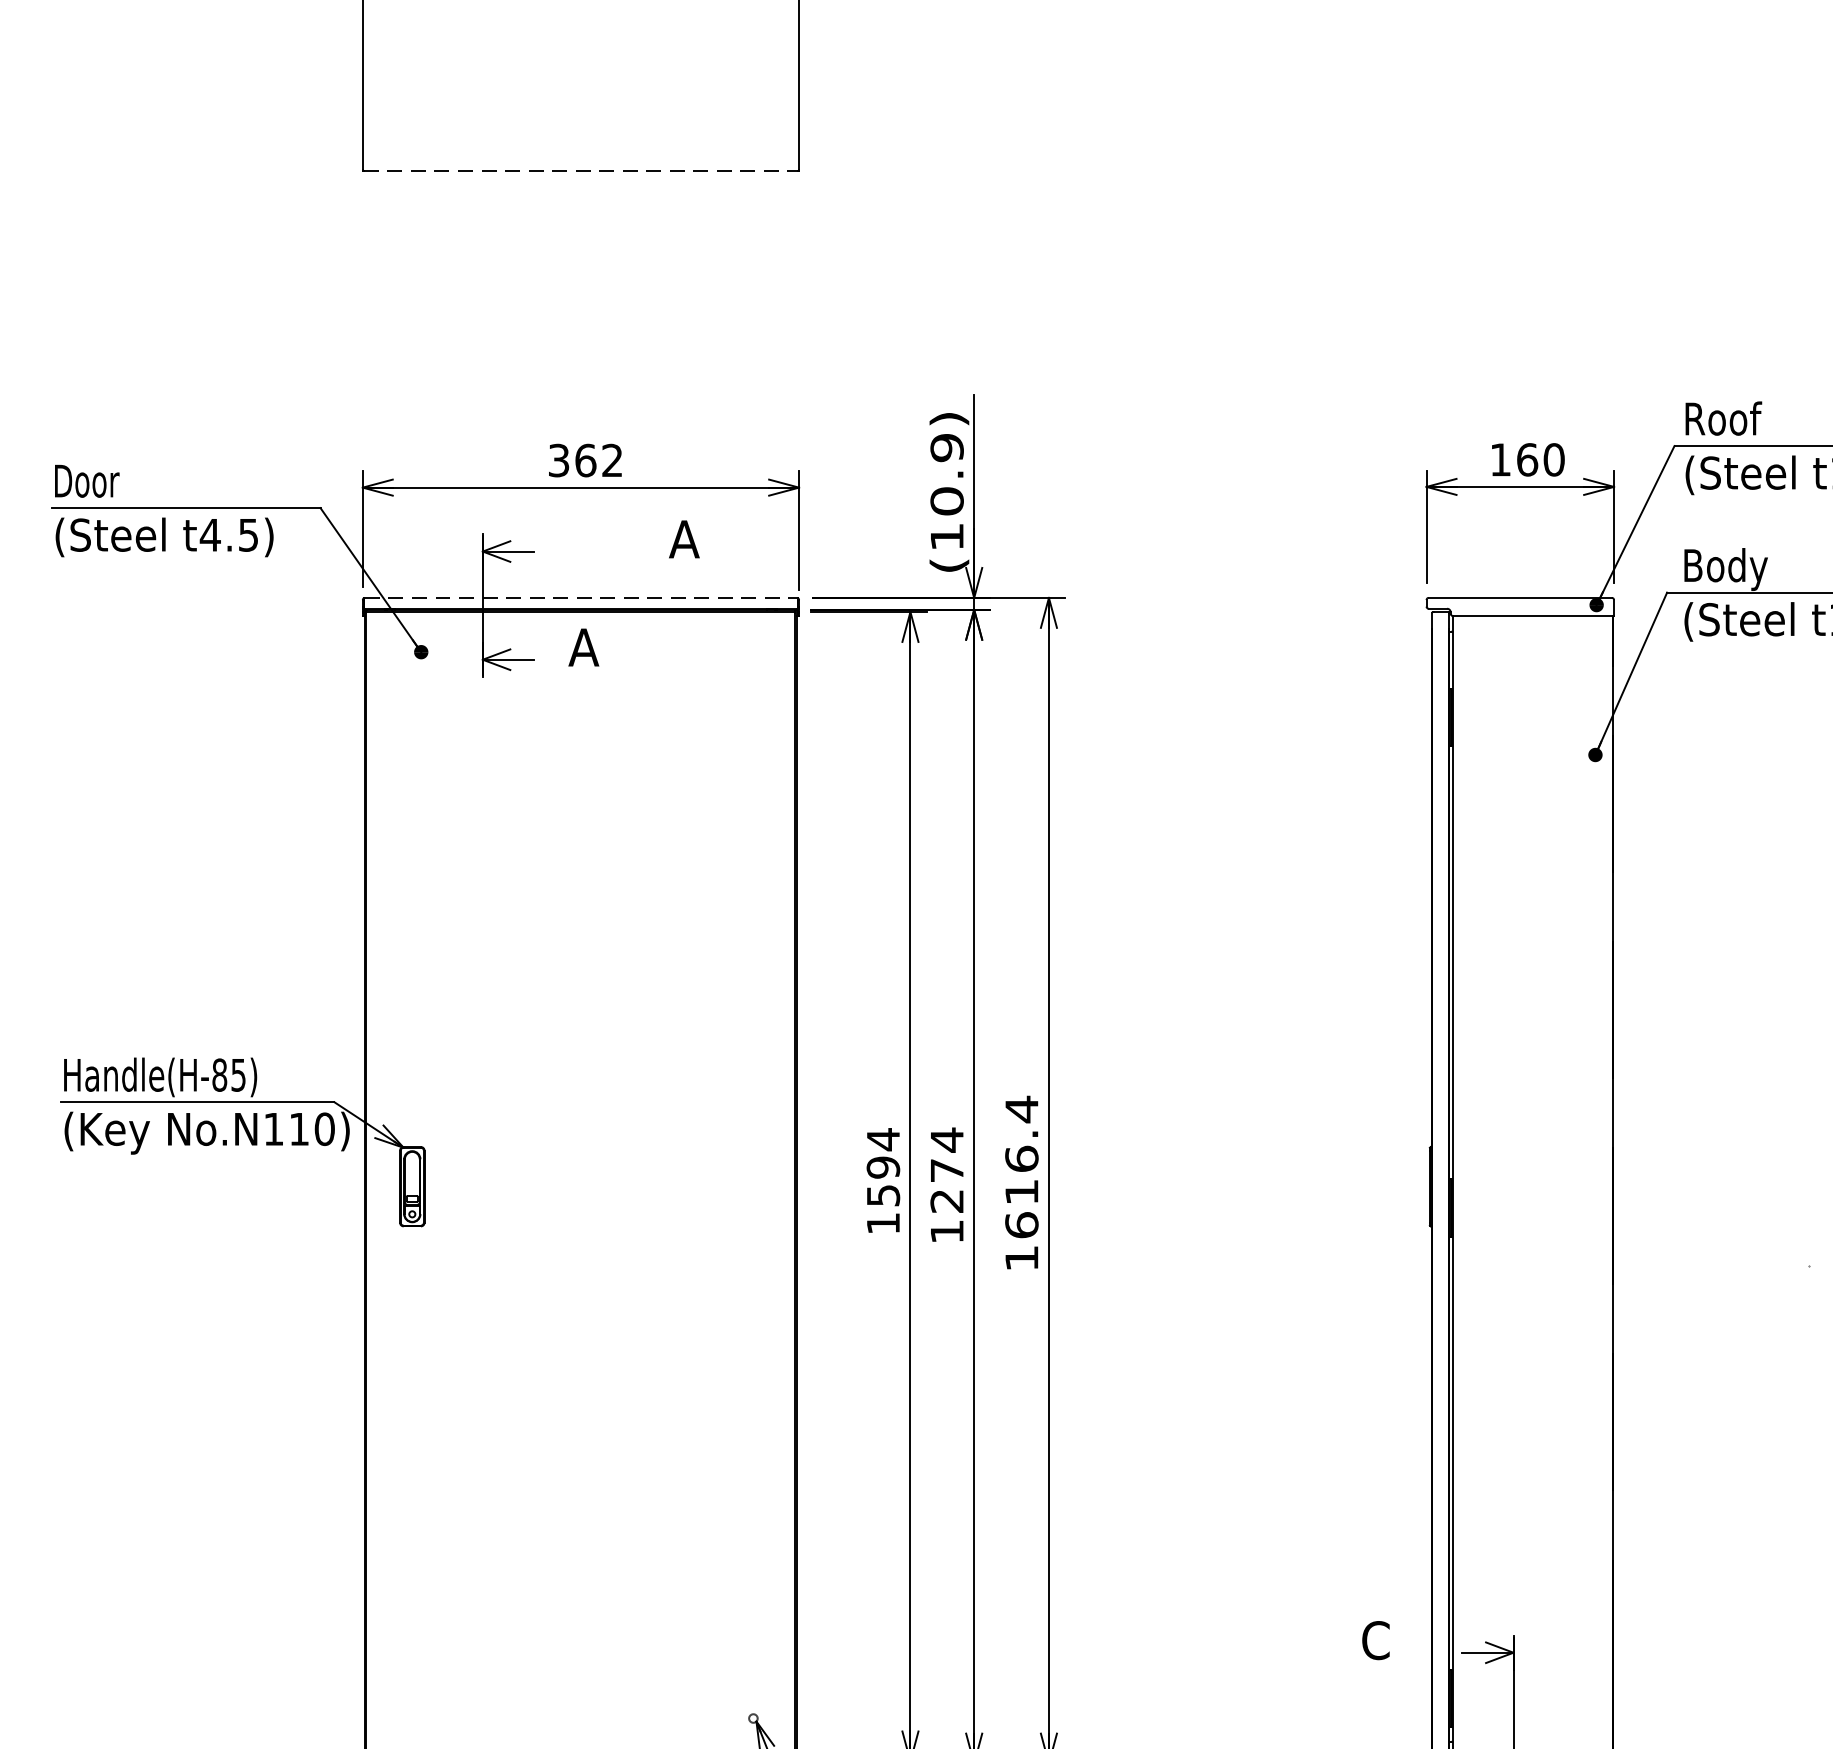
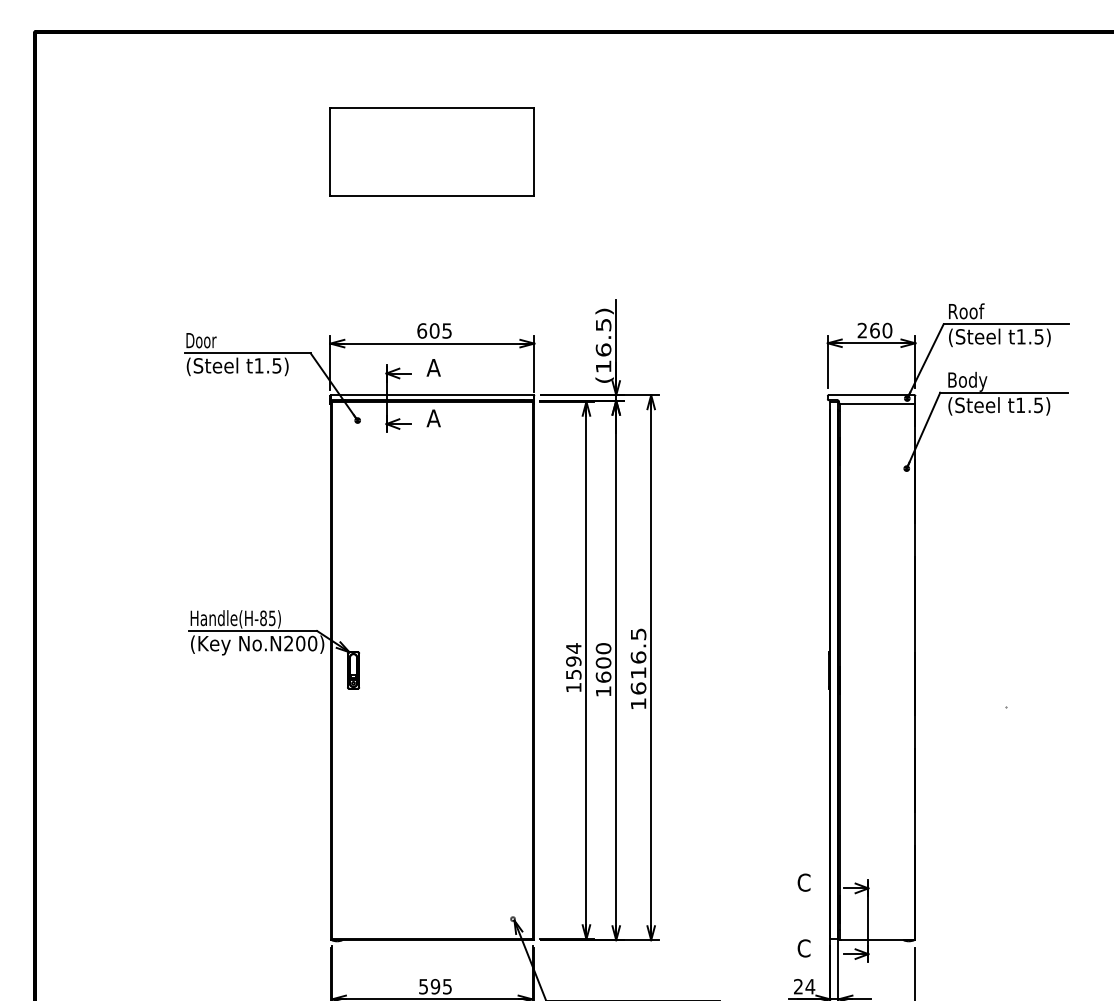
line: (581, 170) -> (432, 195), dashed -> solid
text: (585, 459) -> (434, 330), 362 -> 605
text: (1498, 459) -> (861, 330), 160 -> 260
text: (946, 474) -> (603, 337), (10.9) -> (16.5)
text: (209, 534) -> (258, 365), t4.5) -> t1.5)
text: (683, 538) -> (433, 367), moved
line: (581, 598) -> (432, 395), dashed -> solid
text: (1021, 1109) -> (638, 634), 1616.4 -> 1616.5
text: (286, 1128) -> (294, 643), No.N110) -> No.N200)
text: (946, 1169) -> (603, 662), 1274 -> 1600

